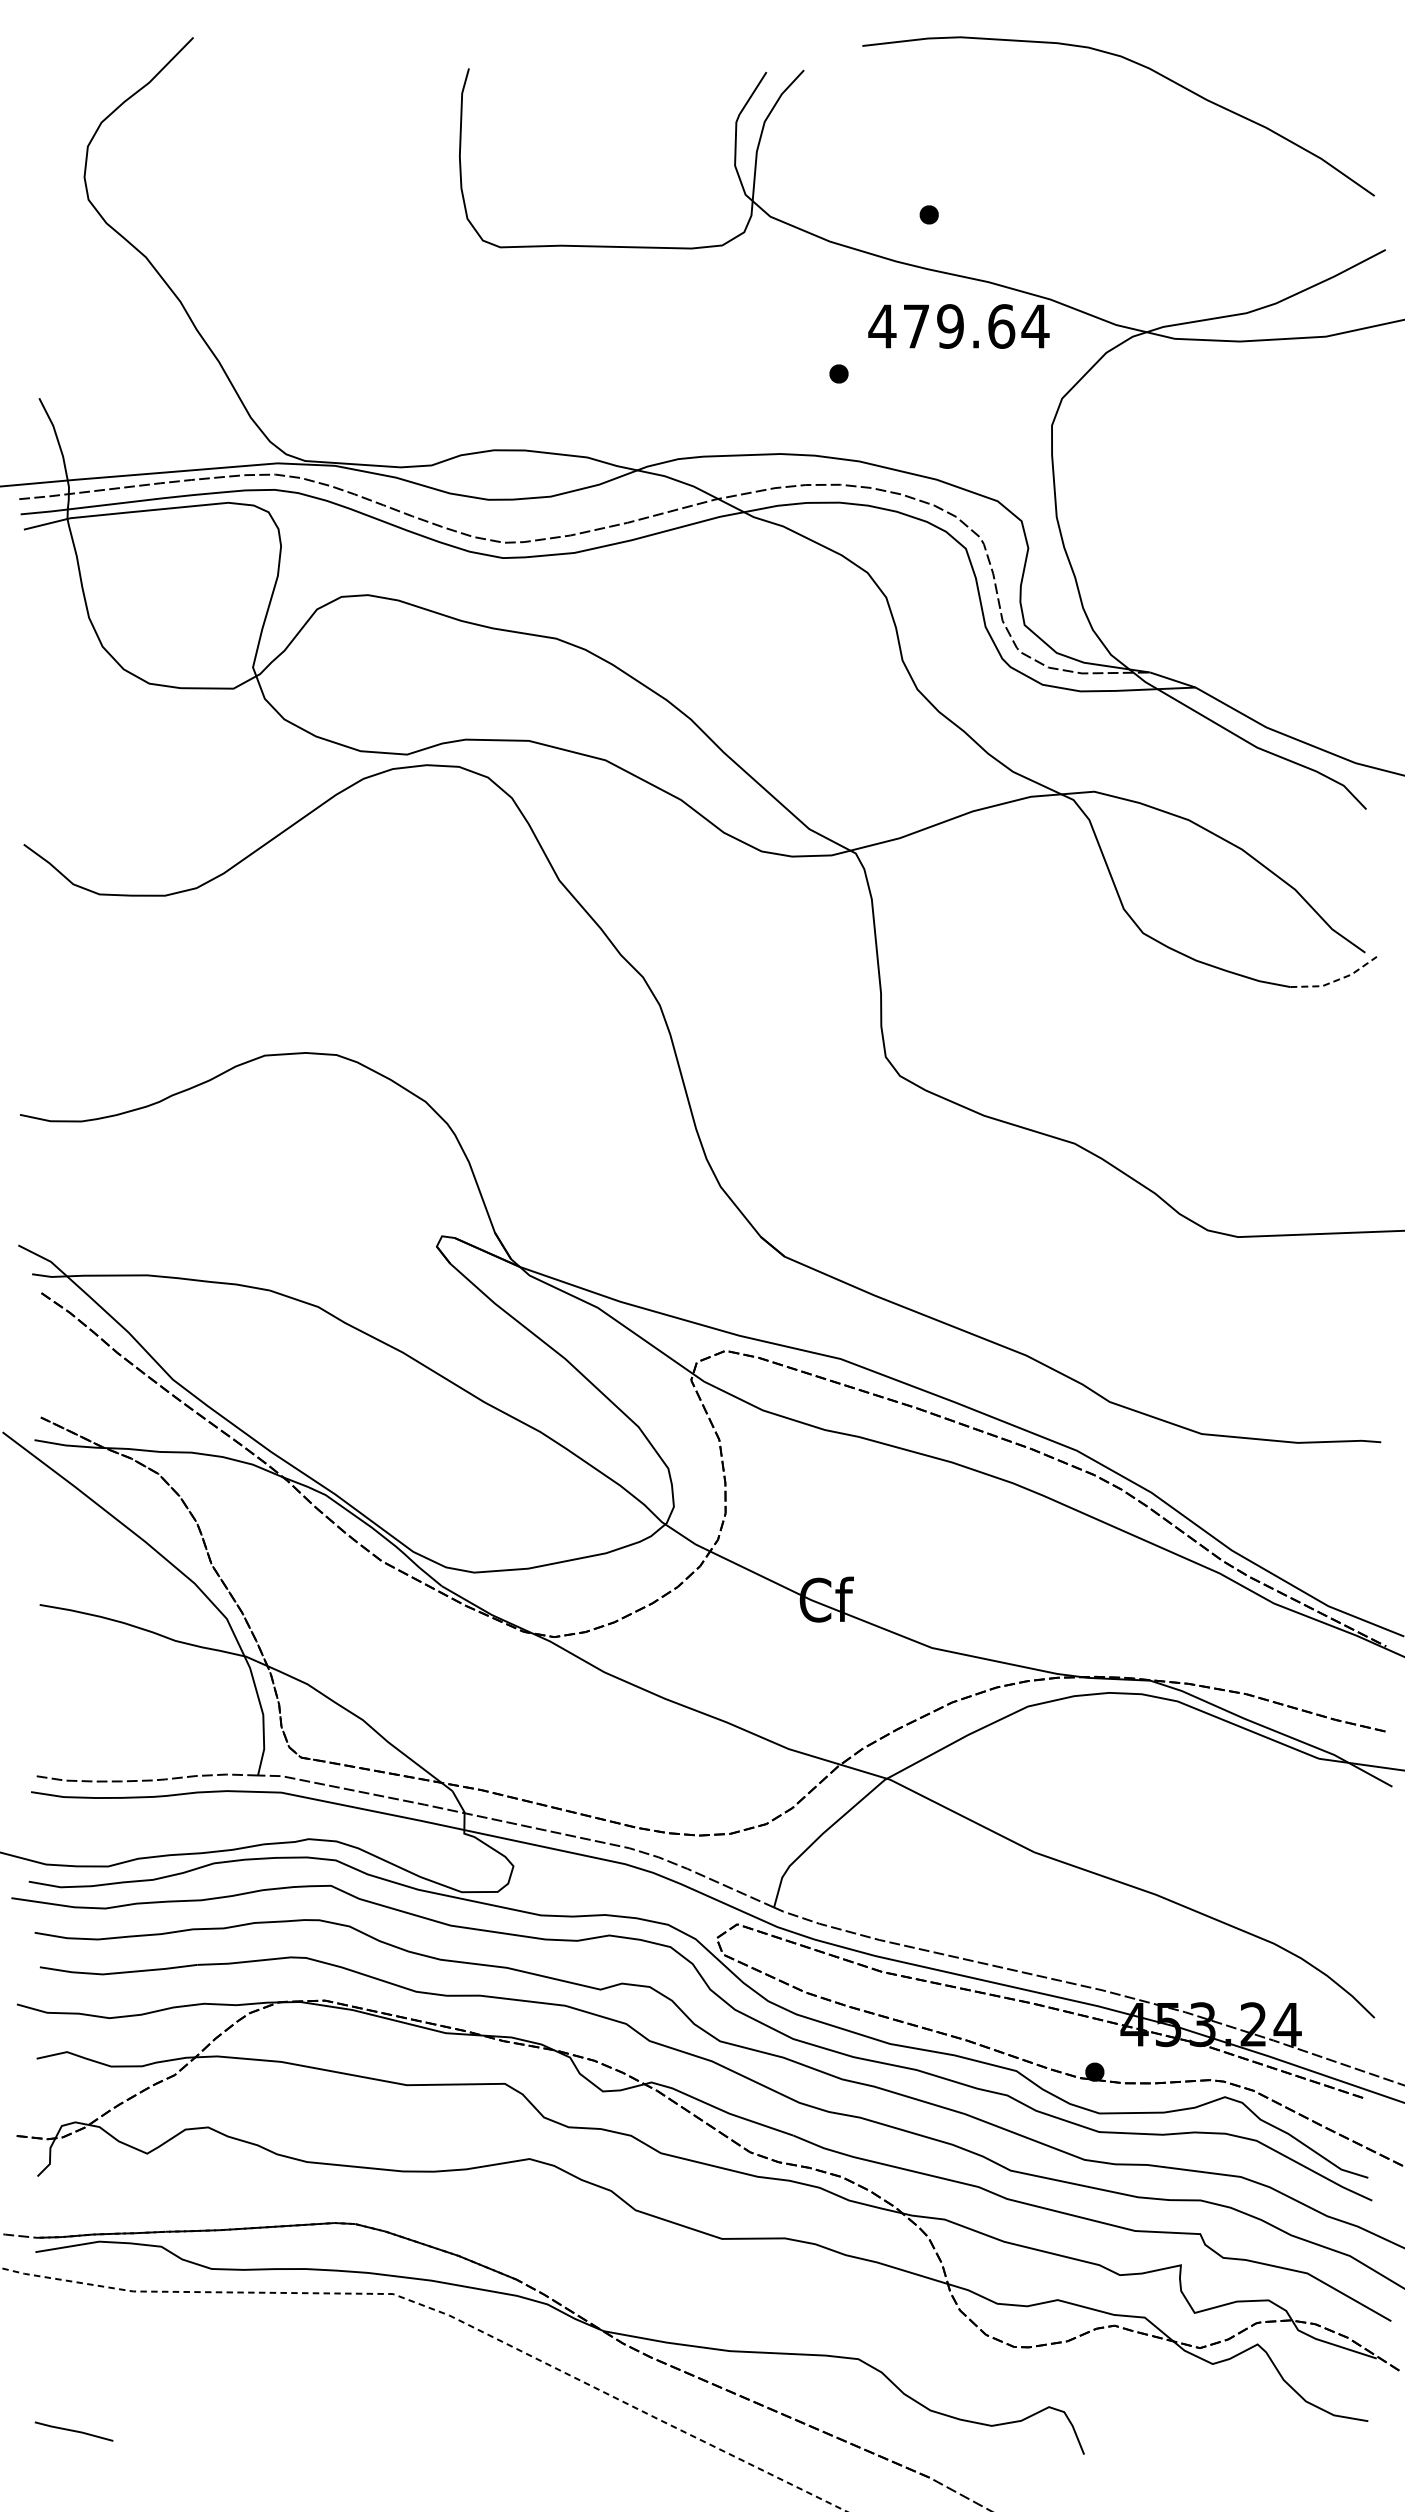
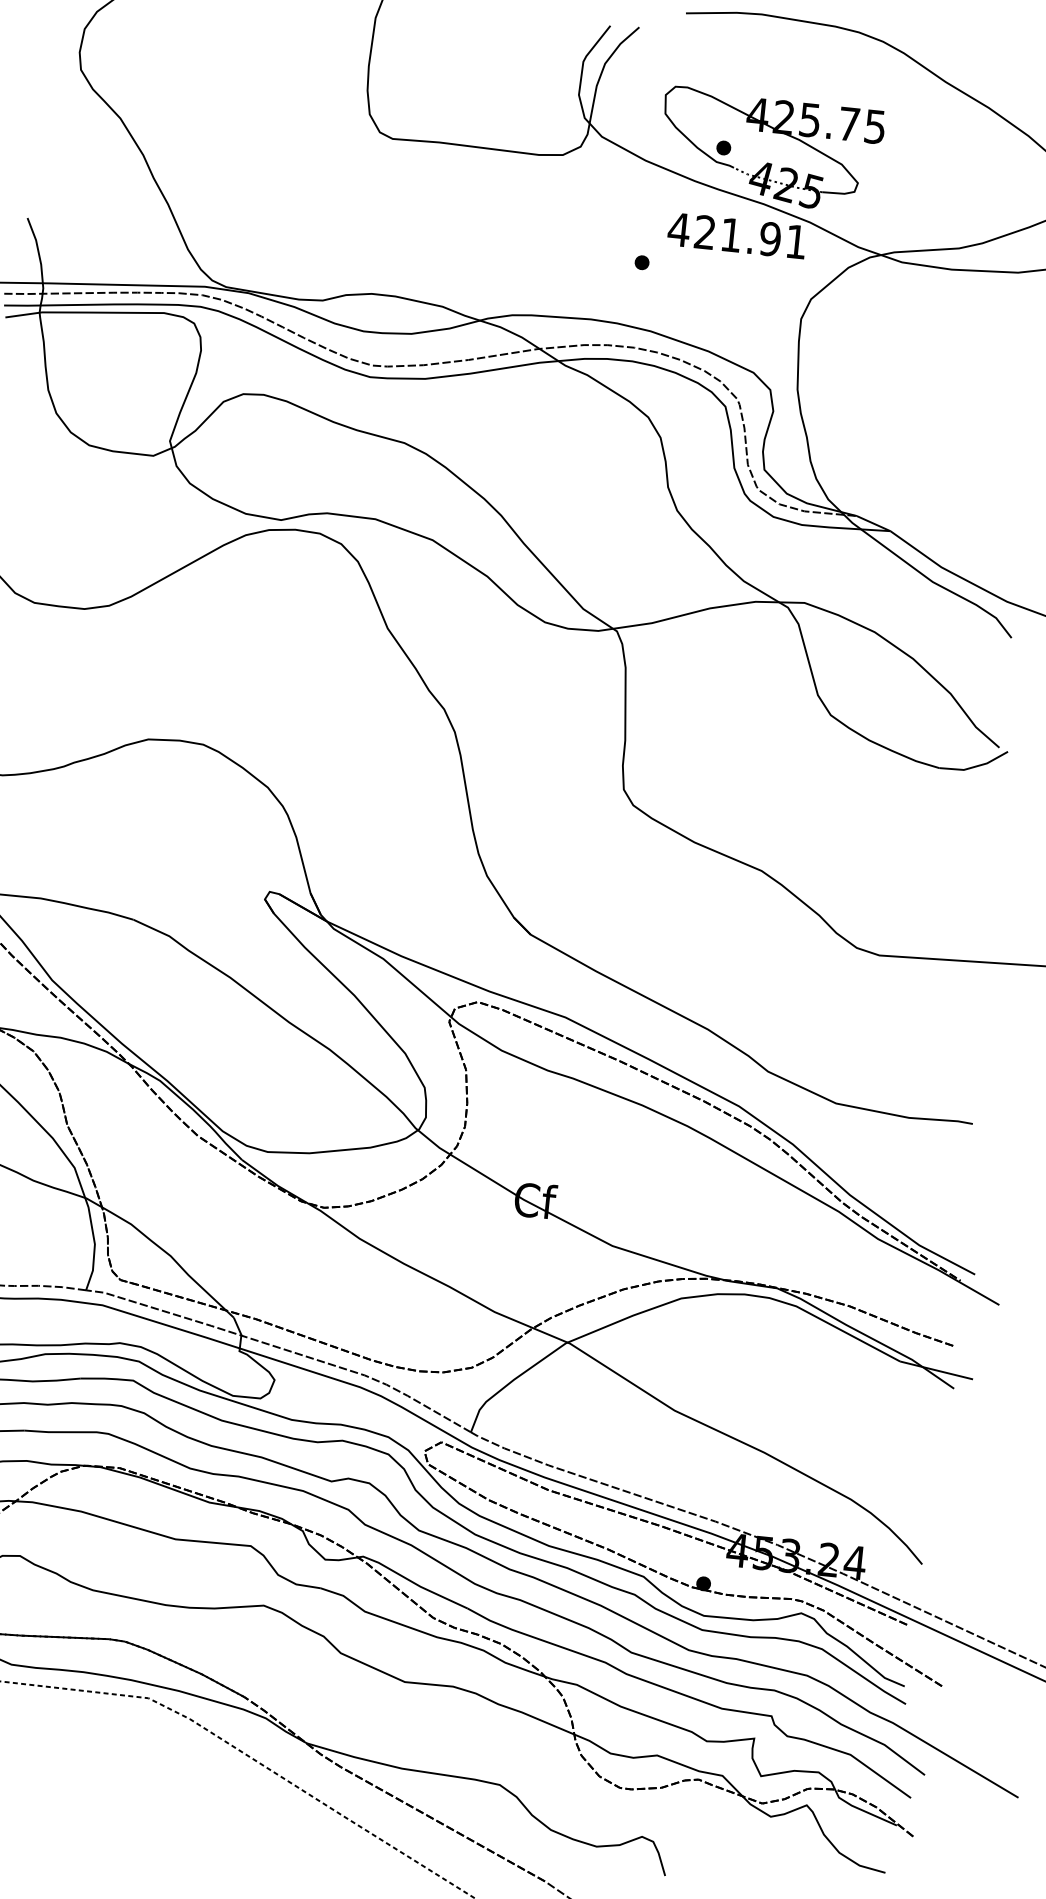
part: (987, 227) -> (767, 162), added
text: (976, 326) -> (751, 237), 479.64 -> 421.91
line: (1336, 980) -> (975, 766), dashed -> solid

